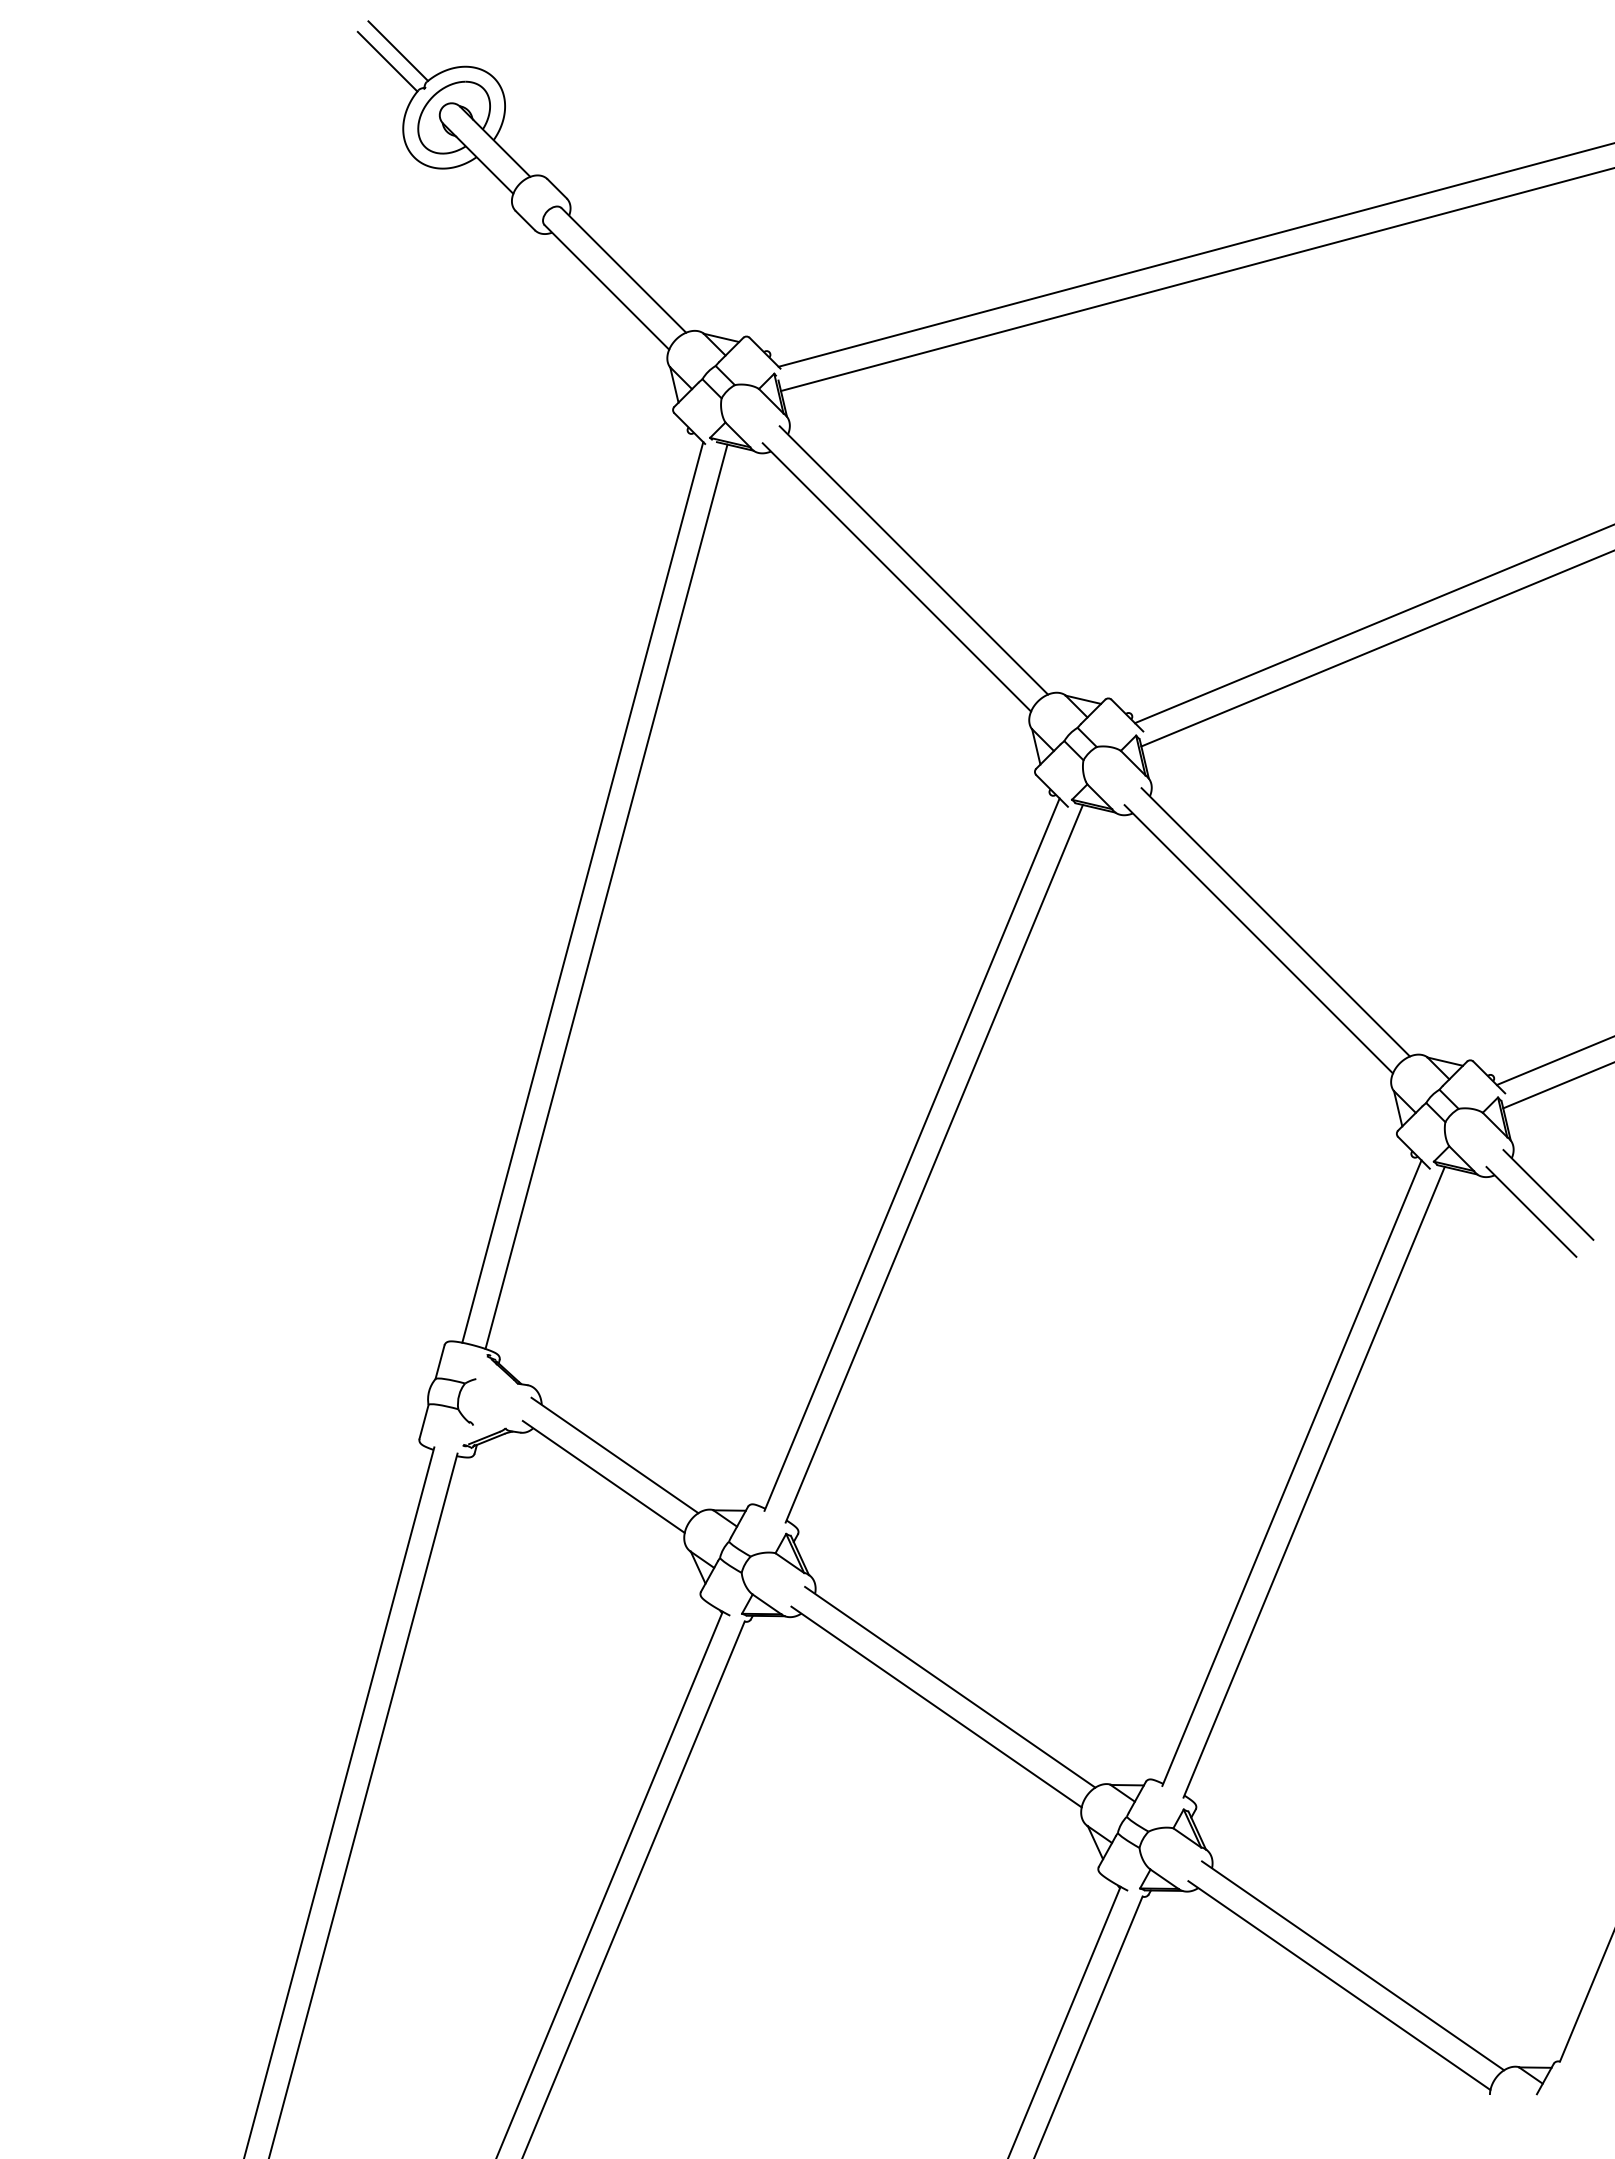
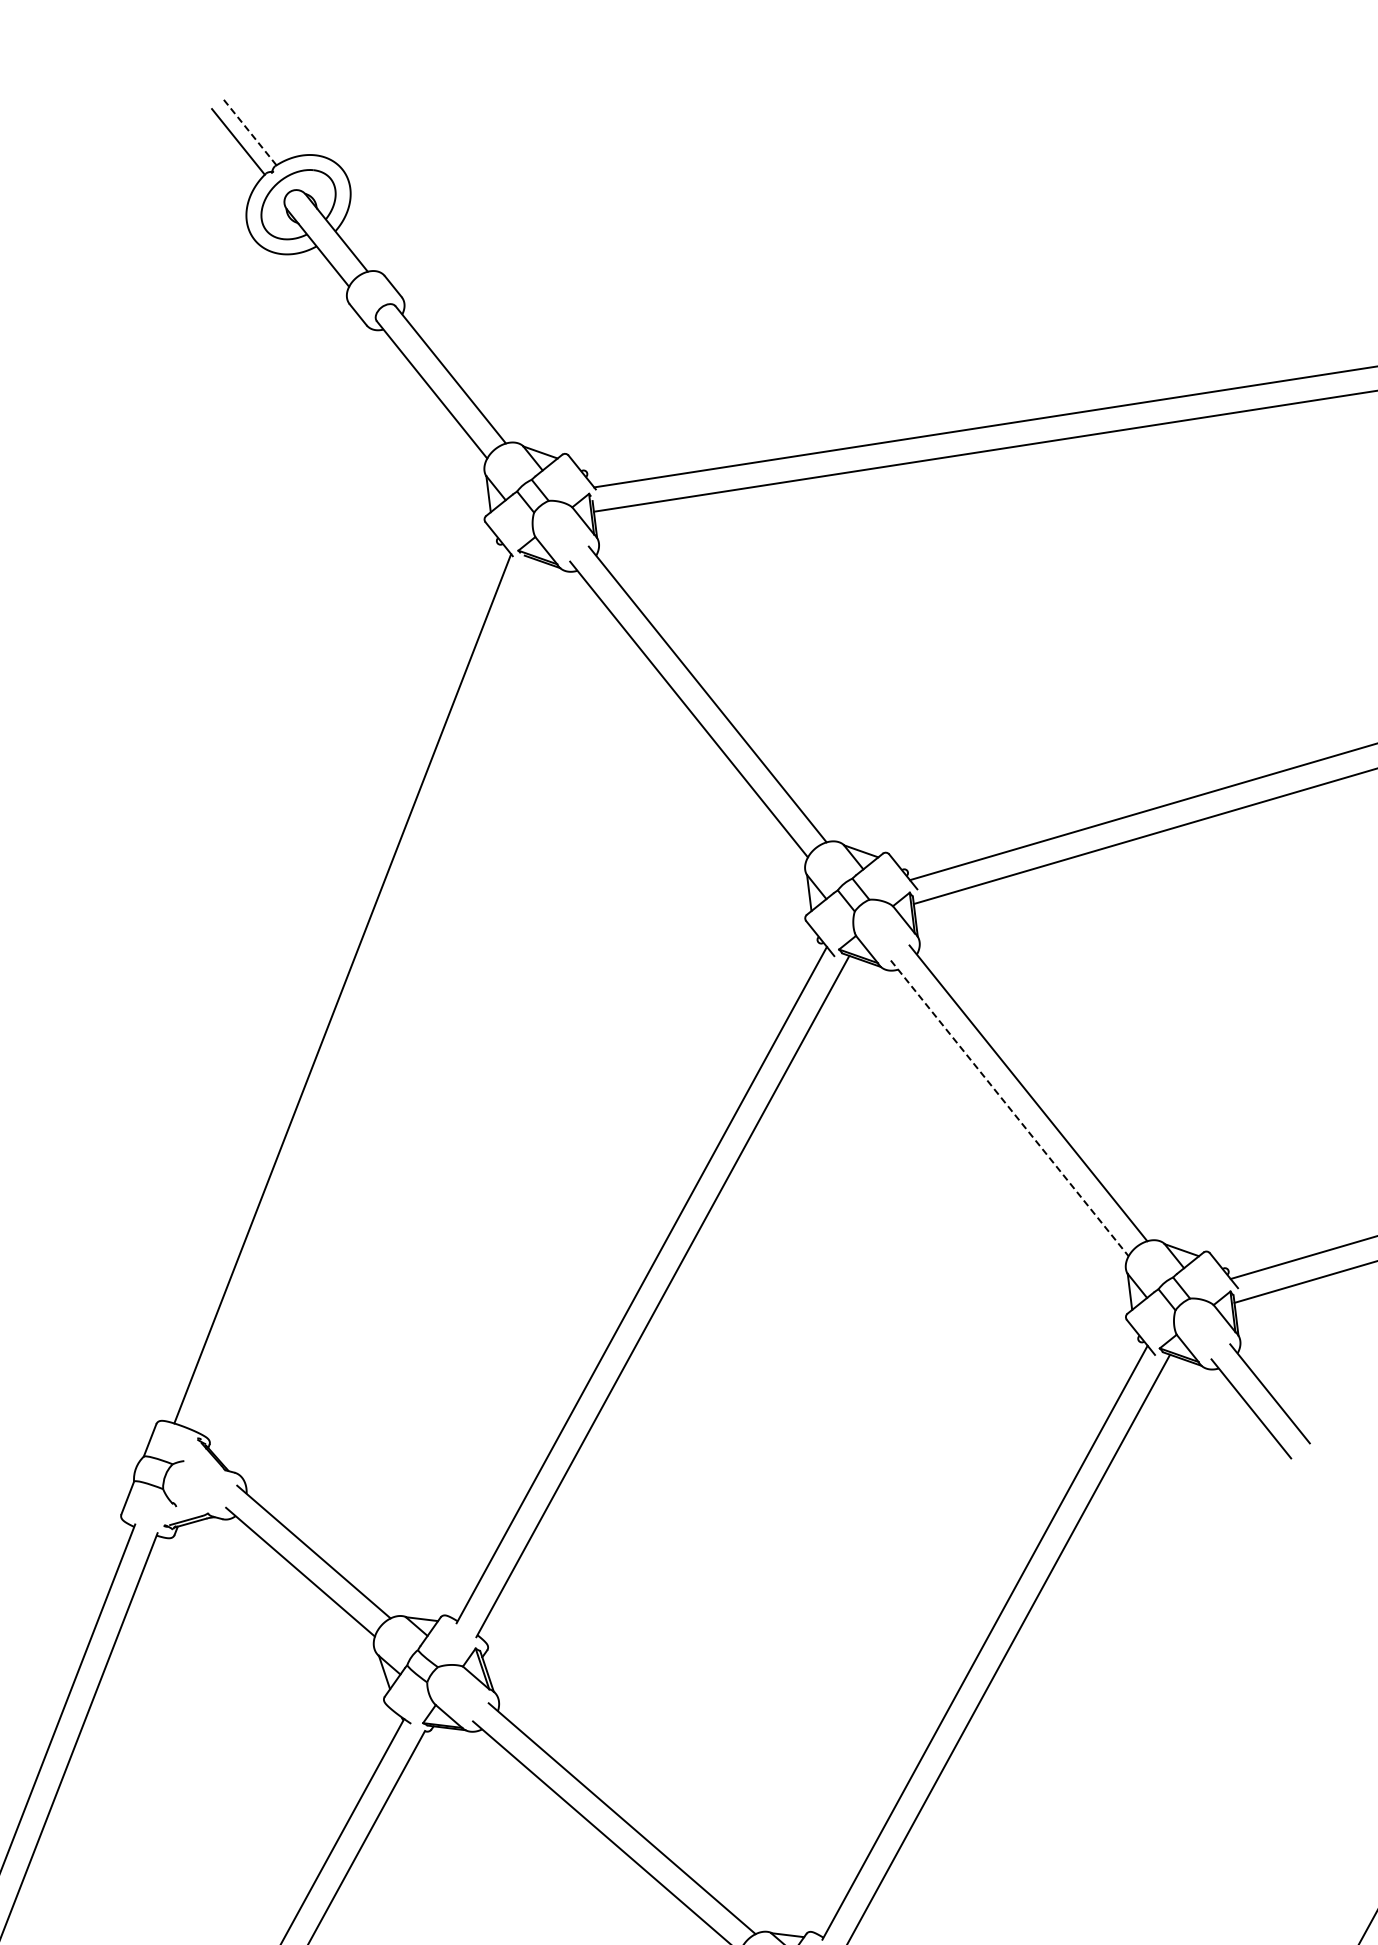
line: (397, 50) -> (249, 131), solid -> dashed
line: (606, 896) -> (365, 995), removed
line: (1258, 939) -> (1009, 1108), solid -> dashed

